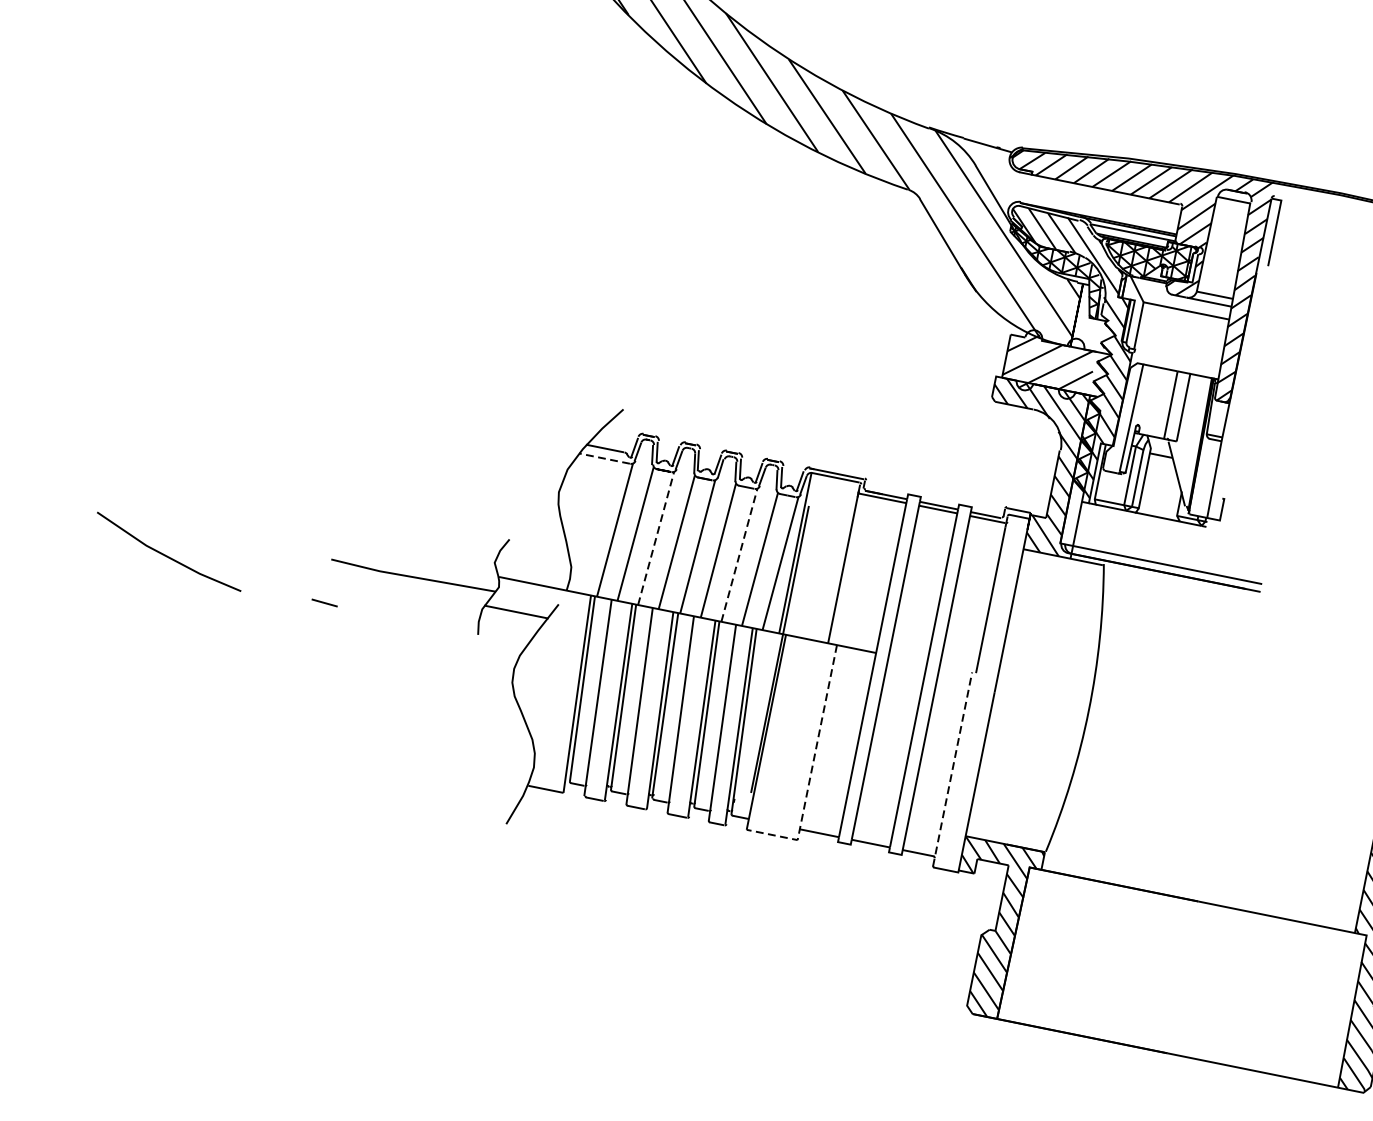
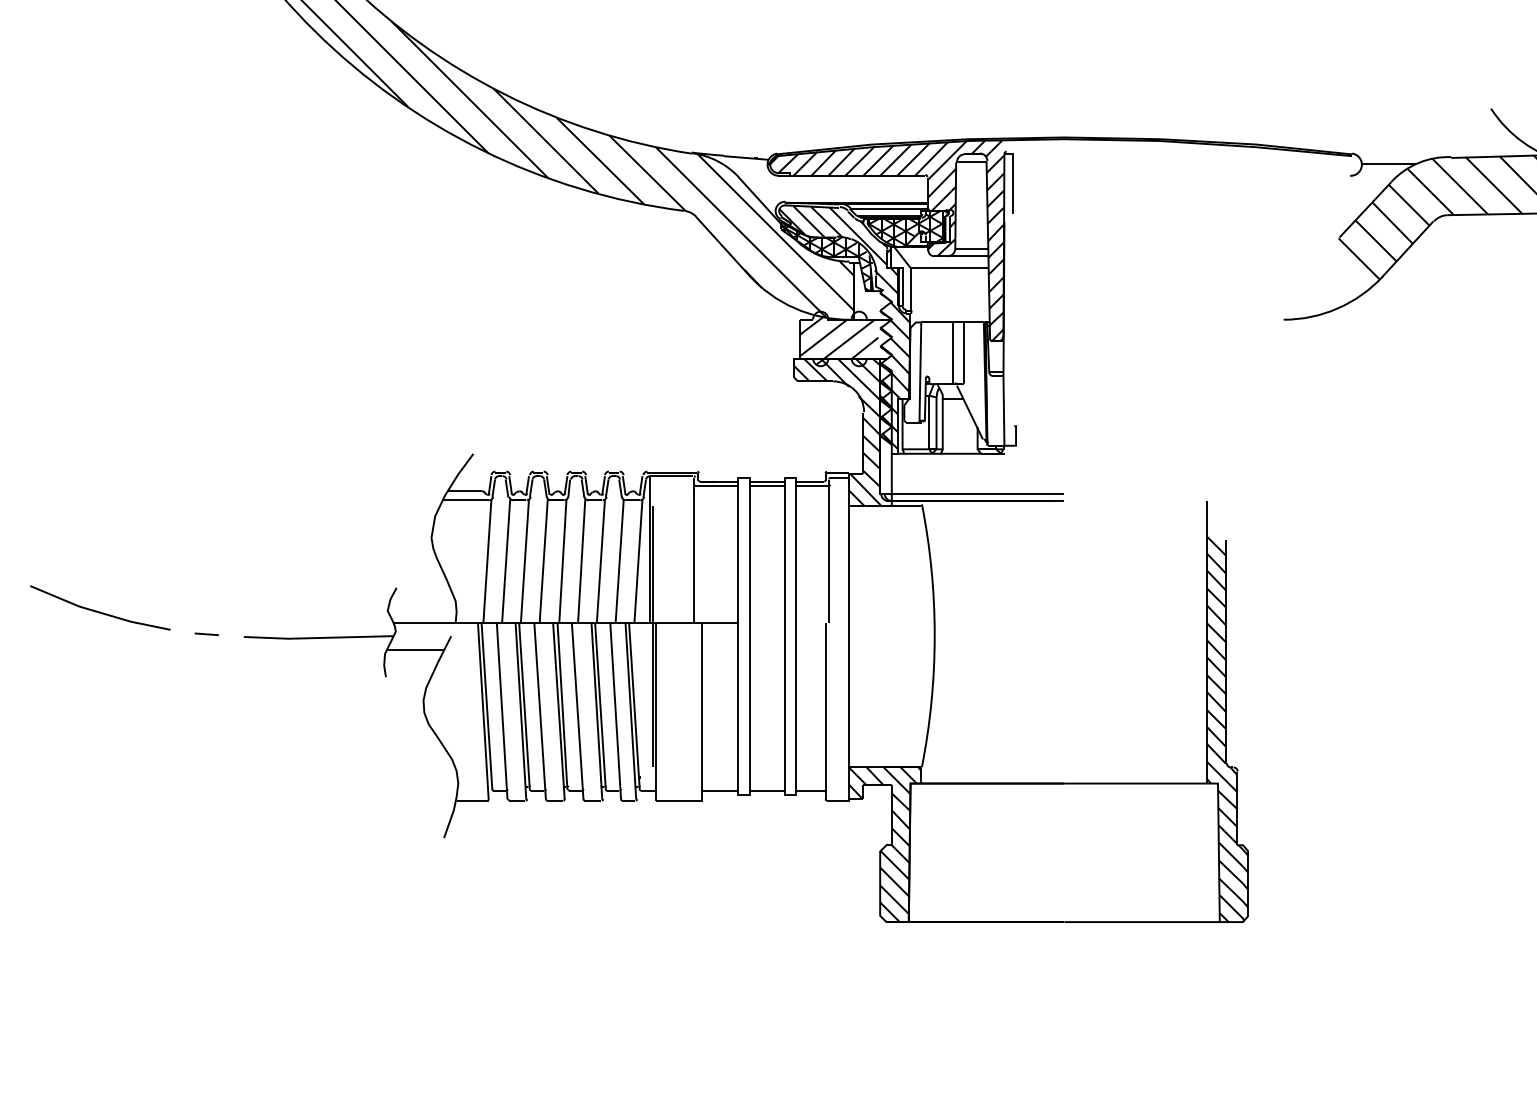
line: (604, 458) -> (465, 500), dashed -> solid
line: (655, 538) -> (524, 561), dashed -> solid
line: (168, 555) -> (100, 611), moved
line: (738, 555) -> (600, 561), dashed -> solid
line: (324, 602) -> (206, 633), moved
line: (812, 768) -> (702, 735), dashed -> solid
line: (952, 768) -> (825, 710), dashed -> solid

